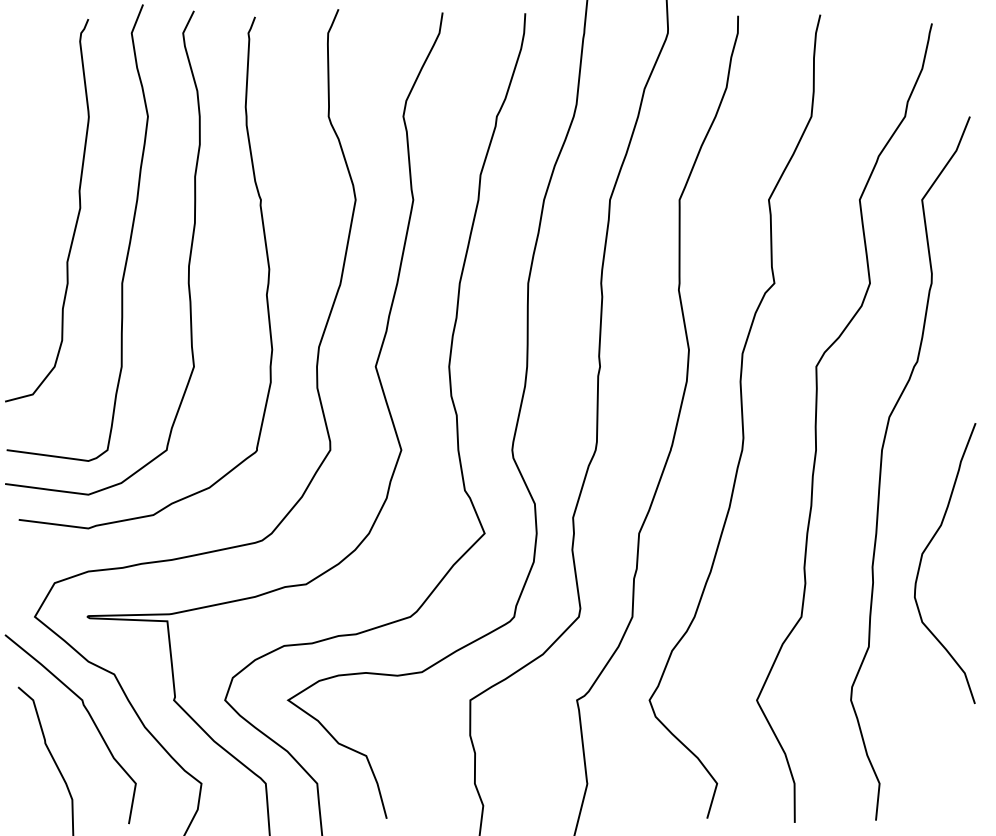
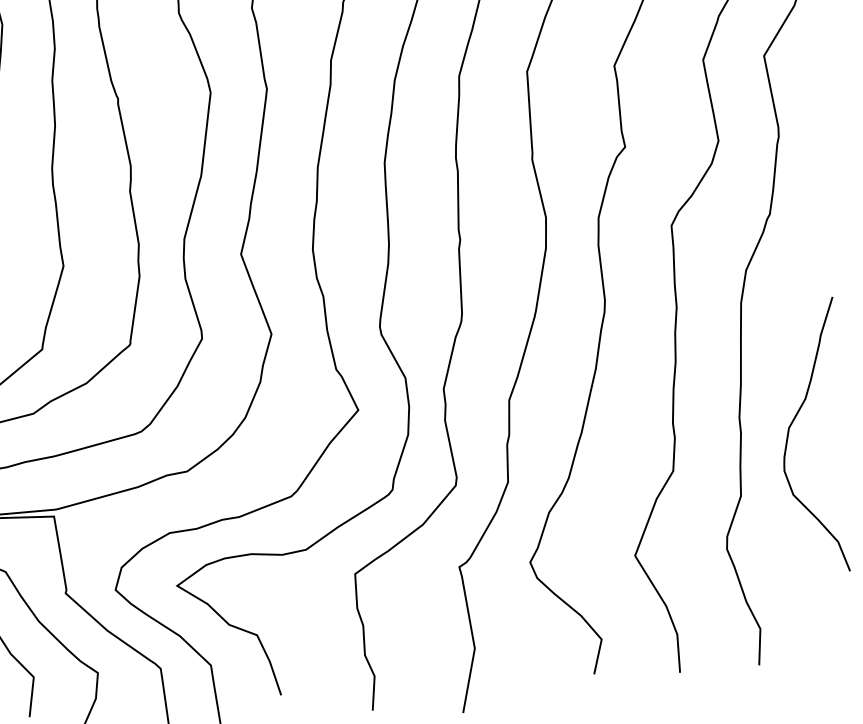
curve: (925, 551) -> (791, 425), moved

